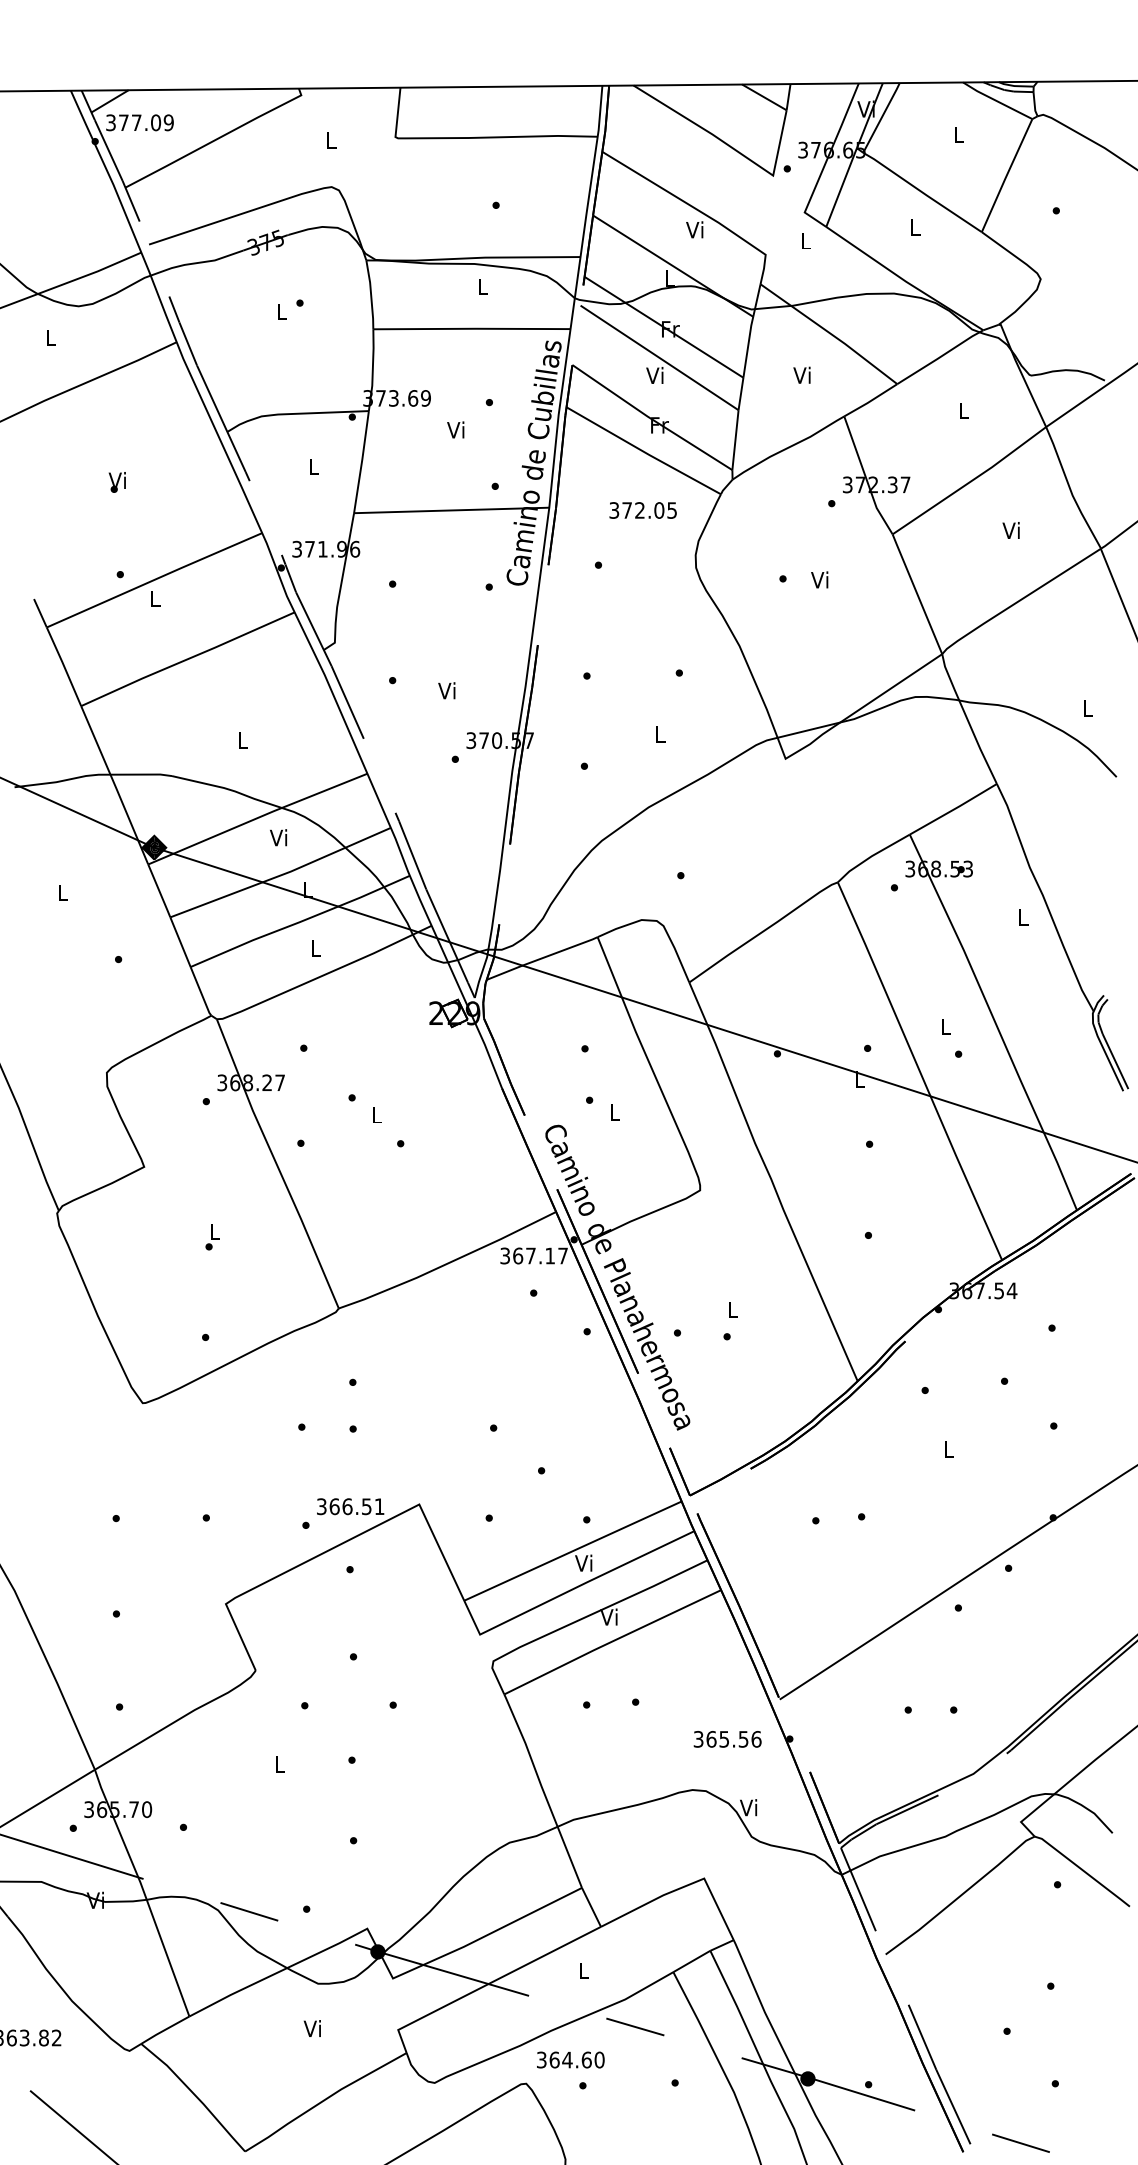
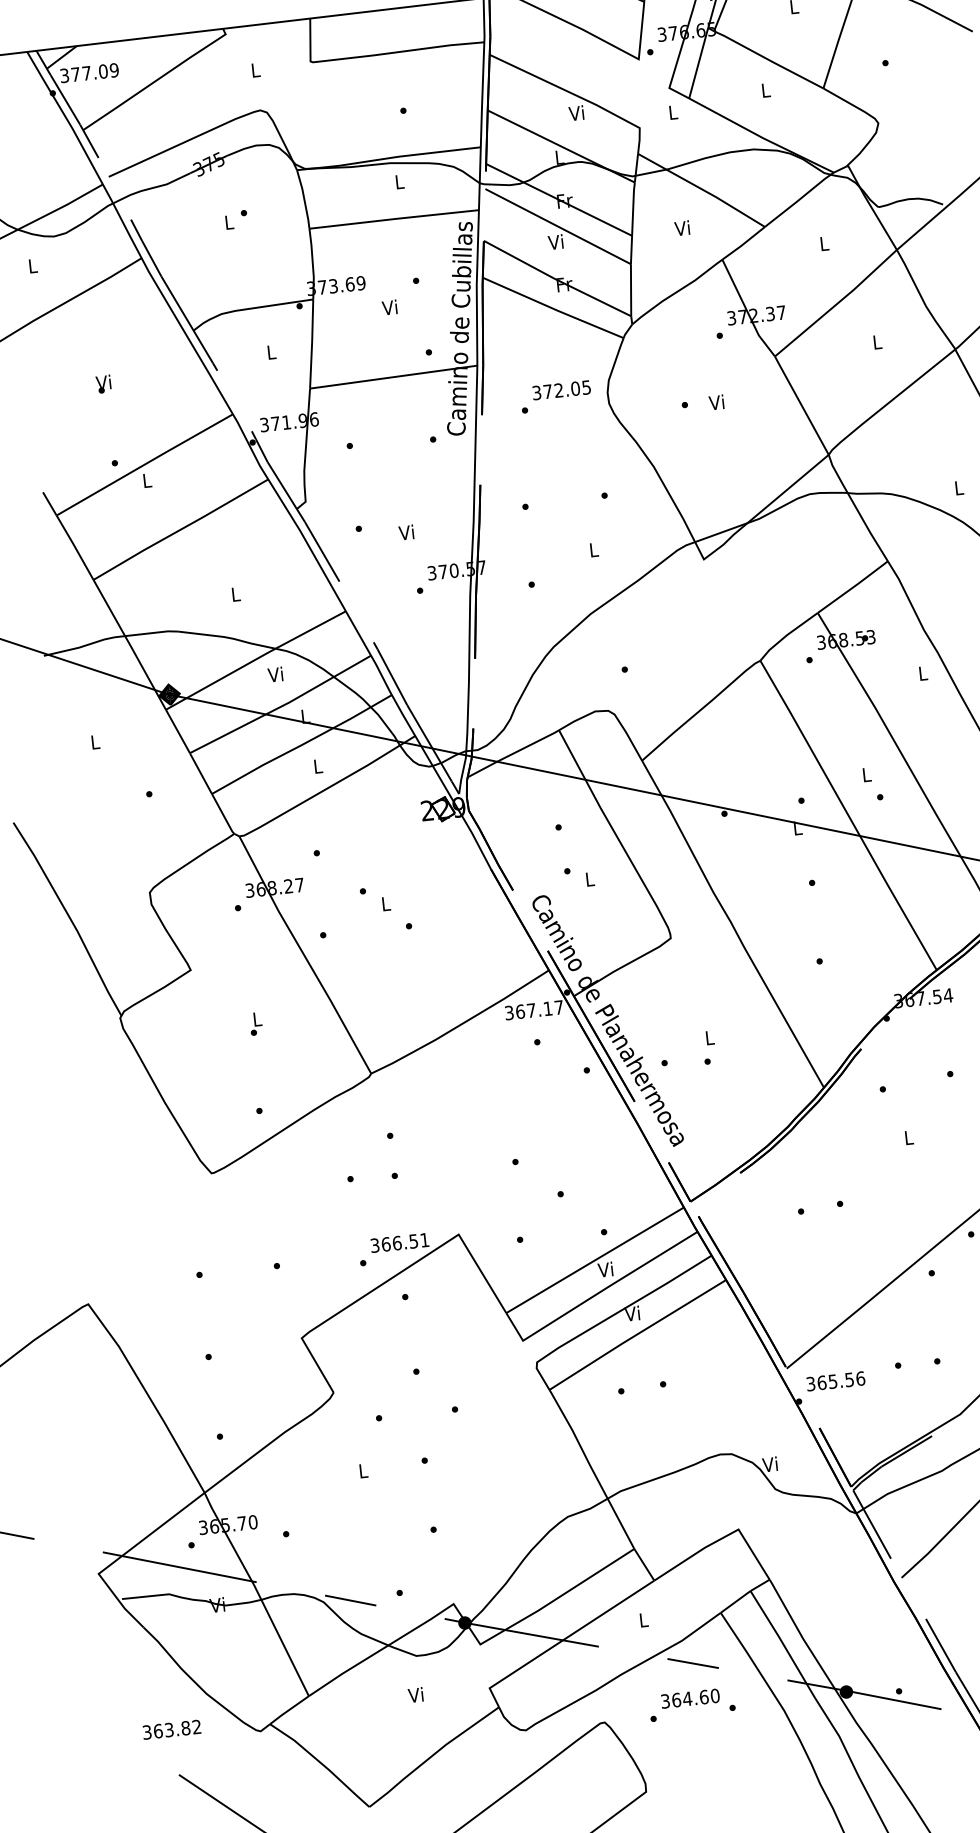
text: (642, 510) -> (561, 390), moved
text: (1010, 530) -> (875, 342), Vi -> L
text: (727, 1739) -> (835, 1381), moved
text: (570, 2059) -> (690, 1698), moved

